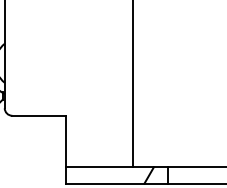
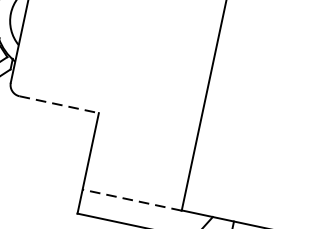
line: (39, 115) -> (59, 104), solid -> dashed
line: (98, 167) -> (130, 199), solid -> dashed

